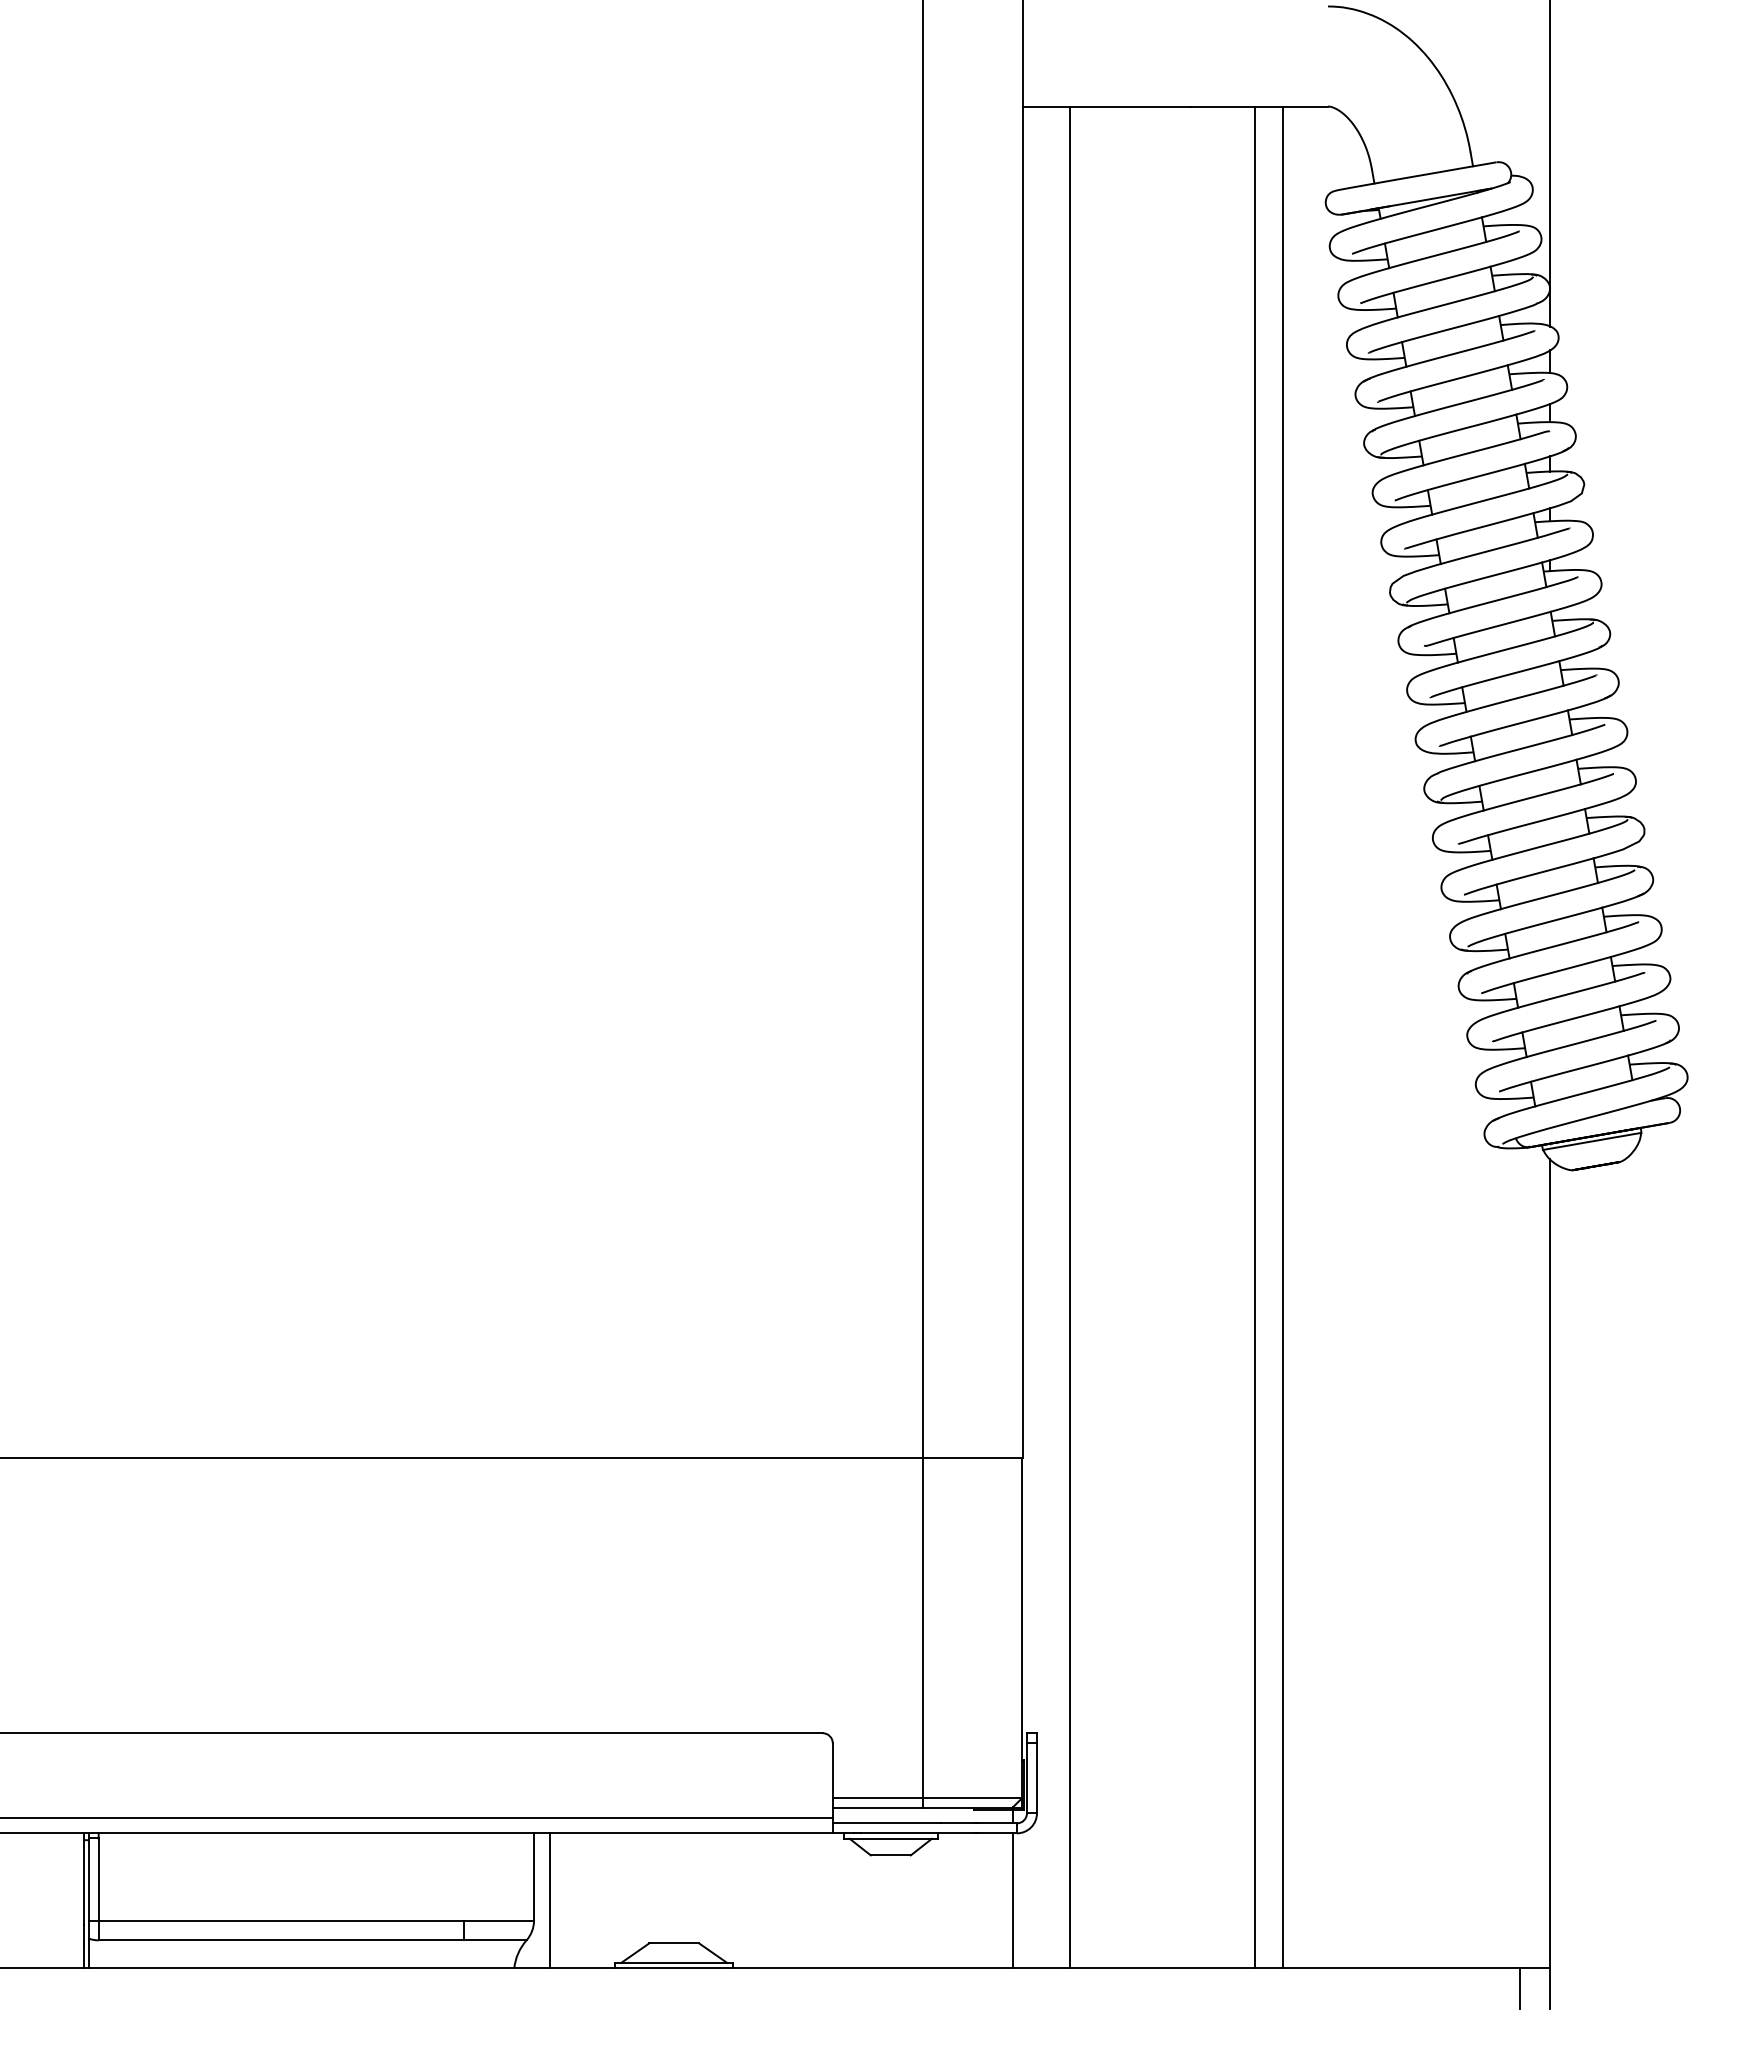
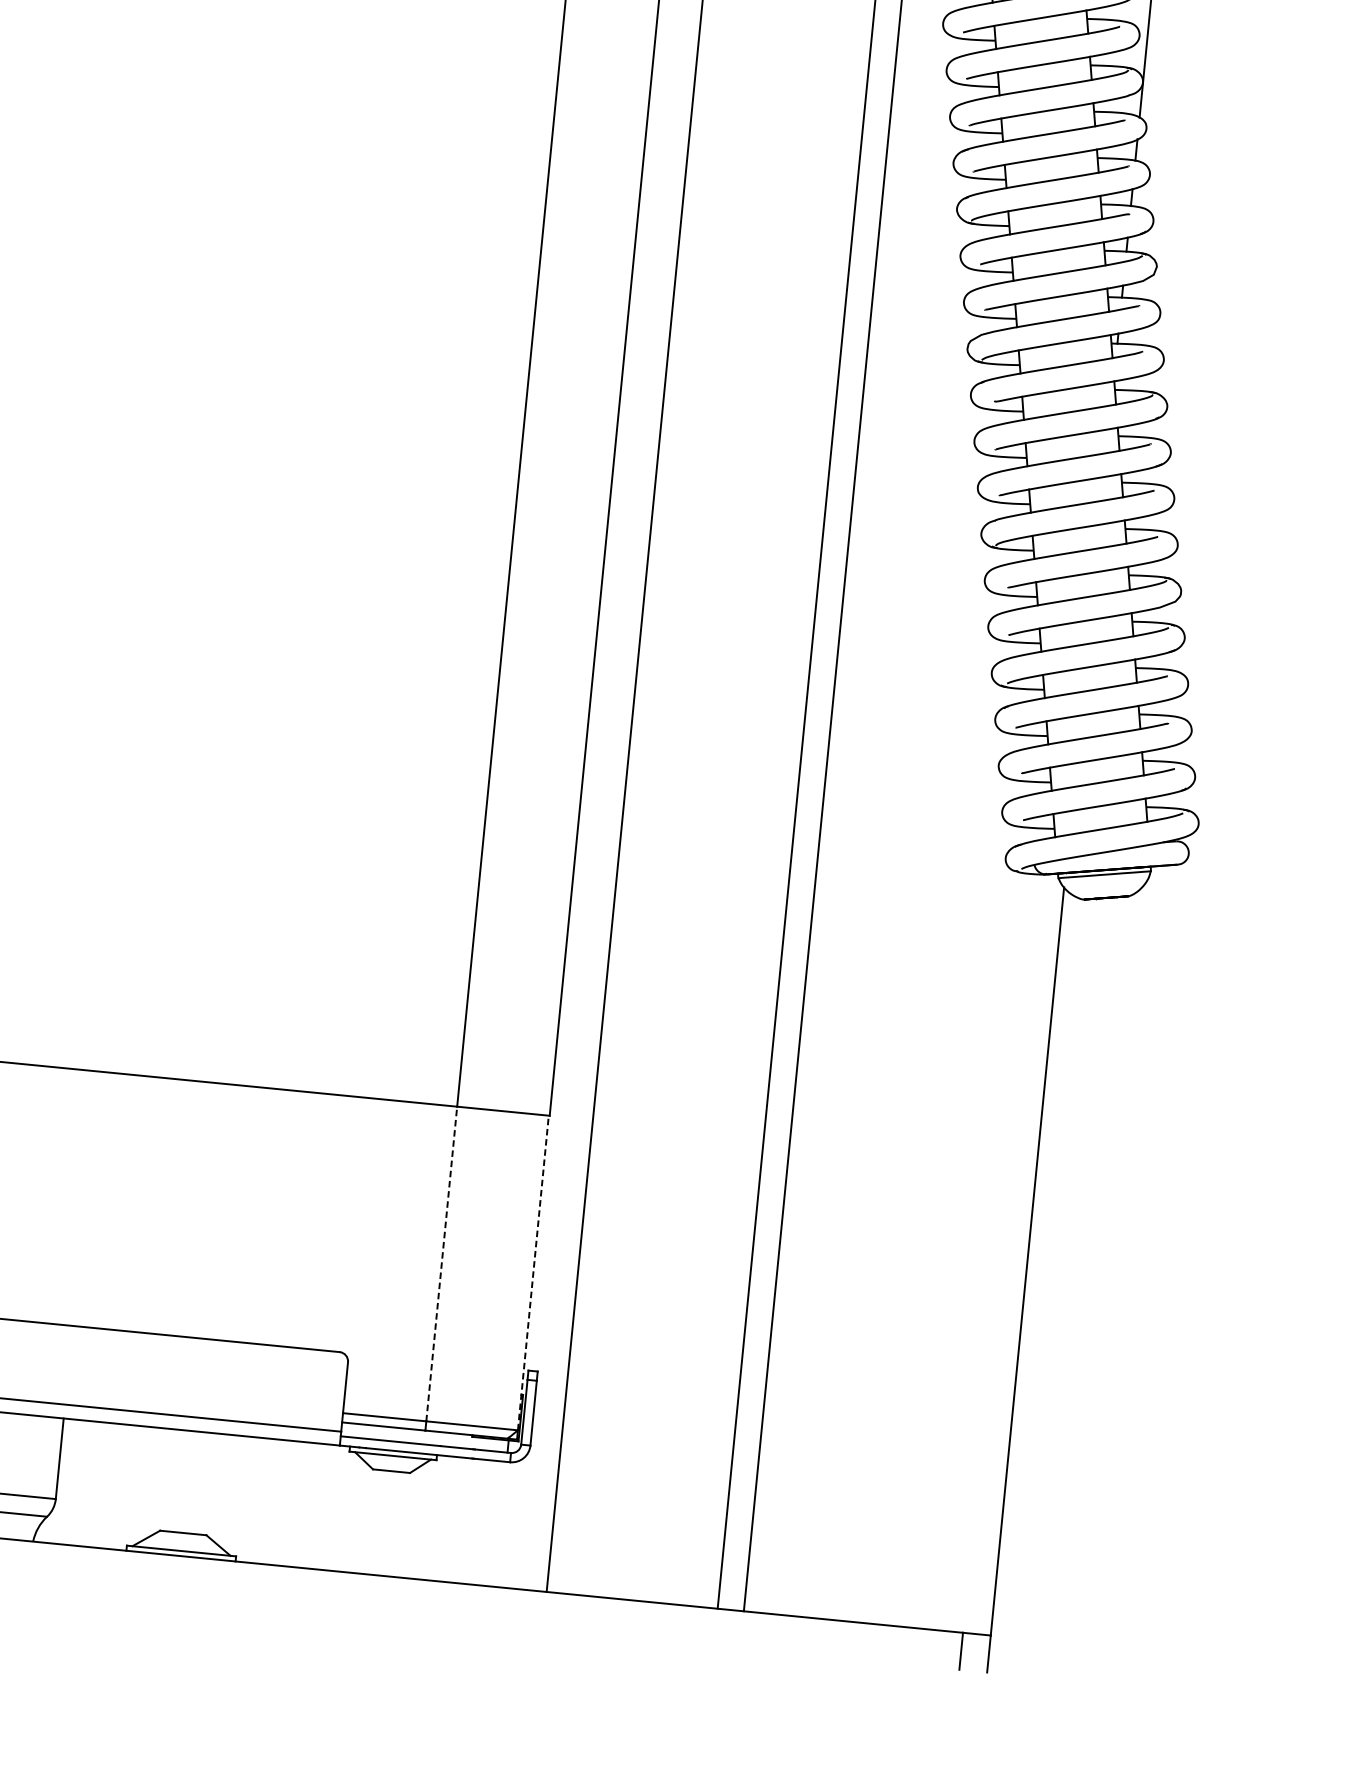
line: (922, 1627) -> (441, 1263), solid -> dashed
line: (1021, 1627) -> (533, 1272), solid -> dashed
line: (549, 1900) -> (71, 1481), removed
line: (1013, 1900) -> (500, 1524), removed

